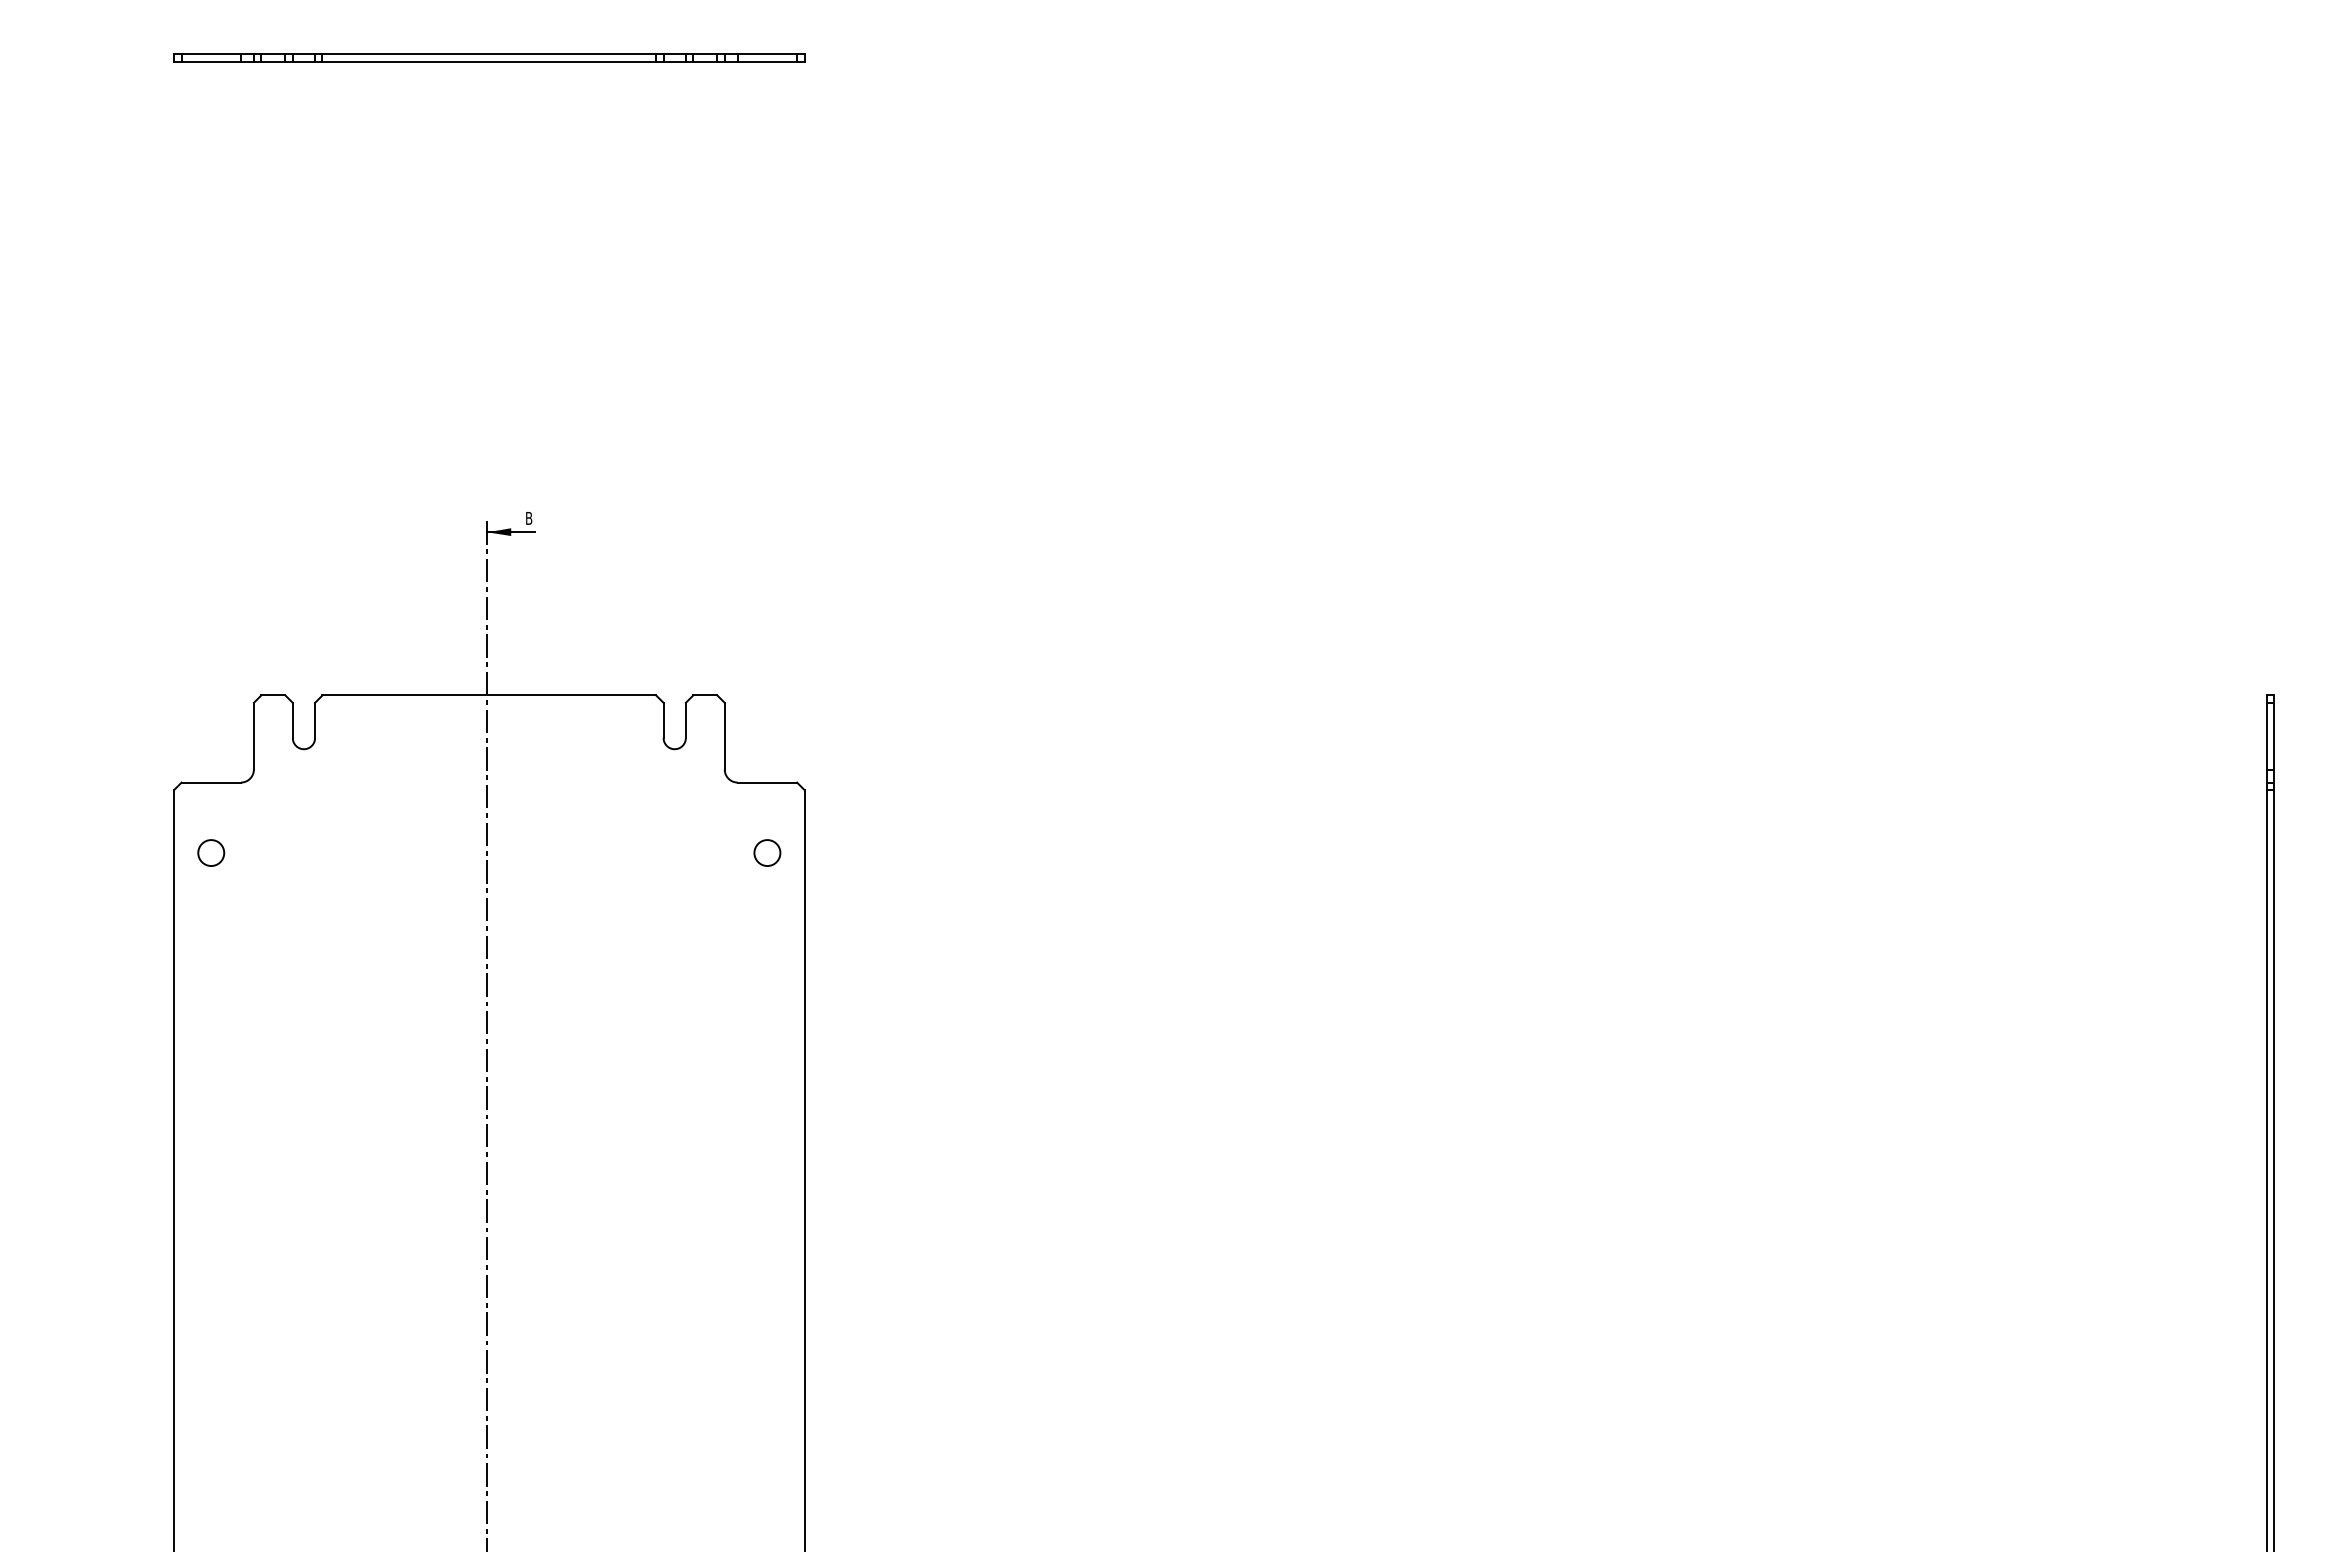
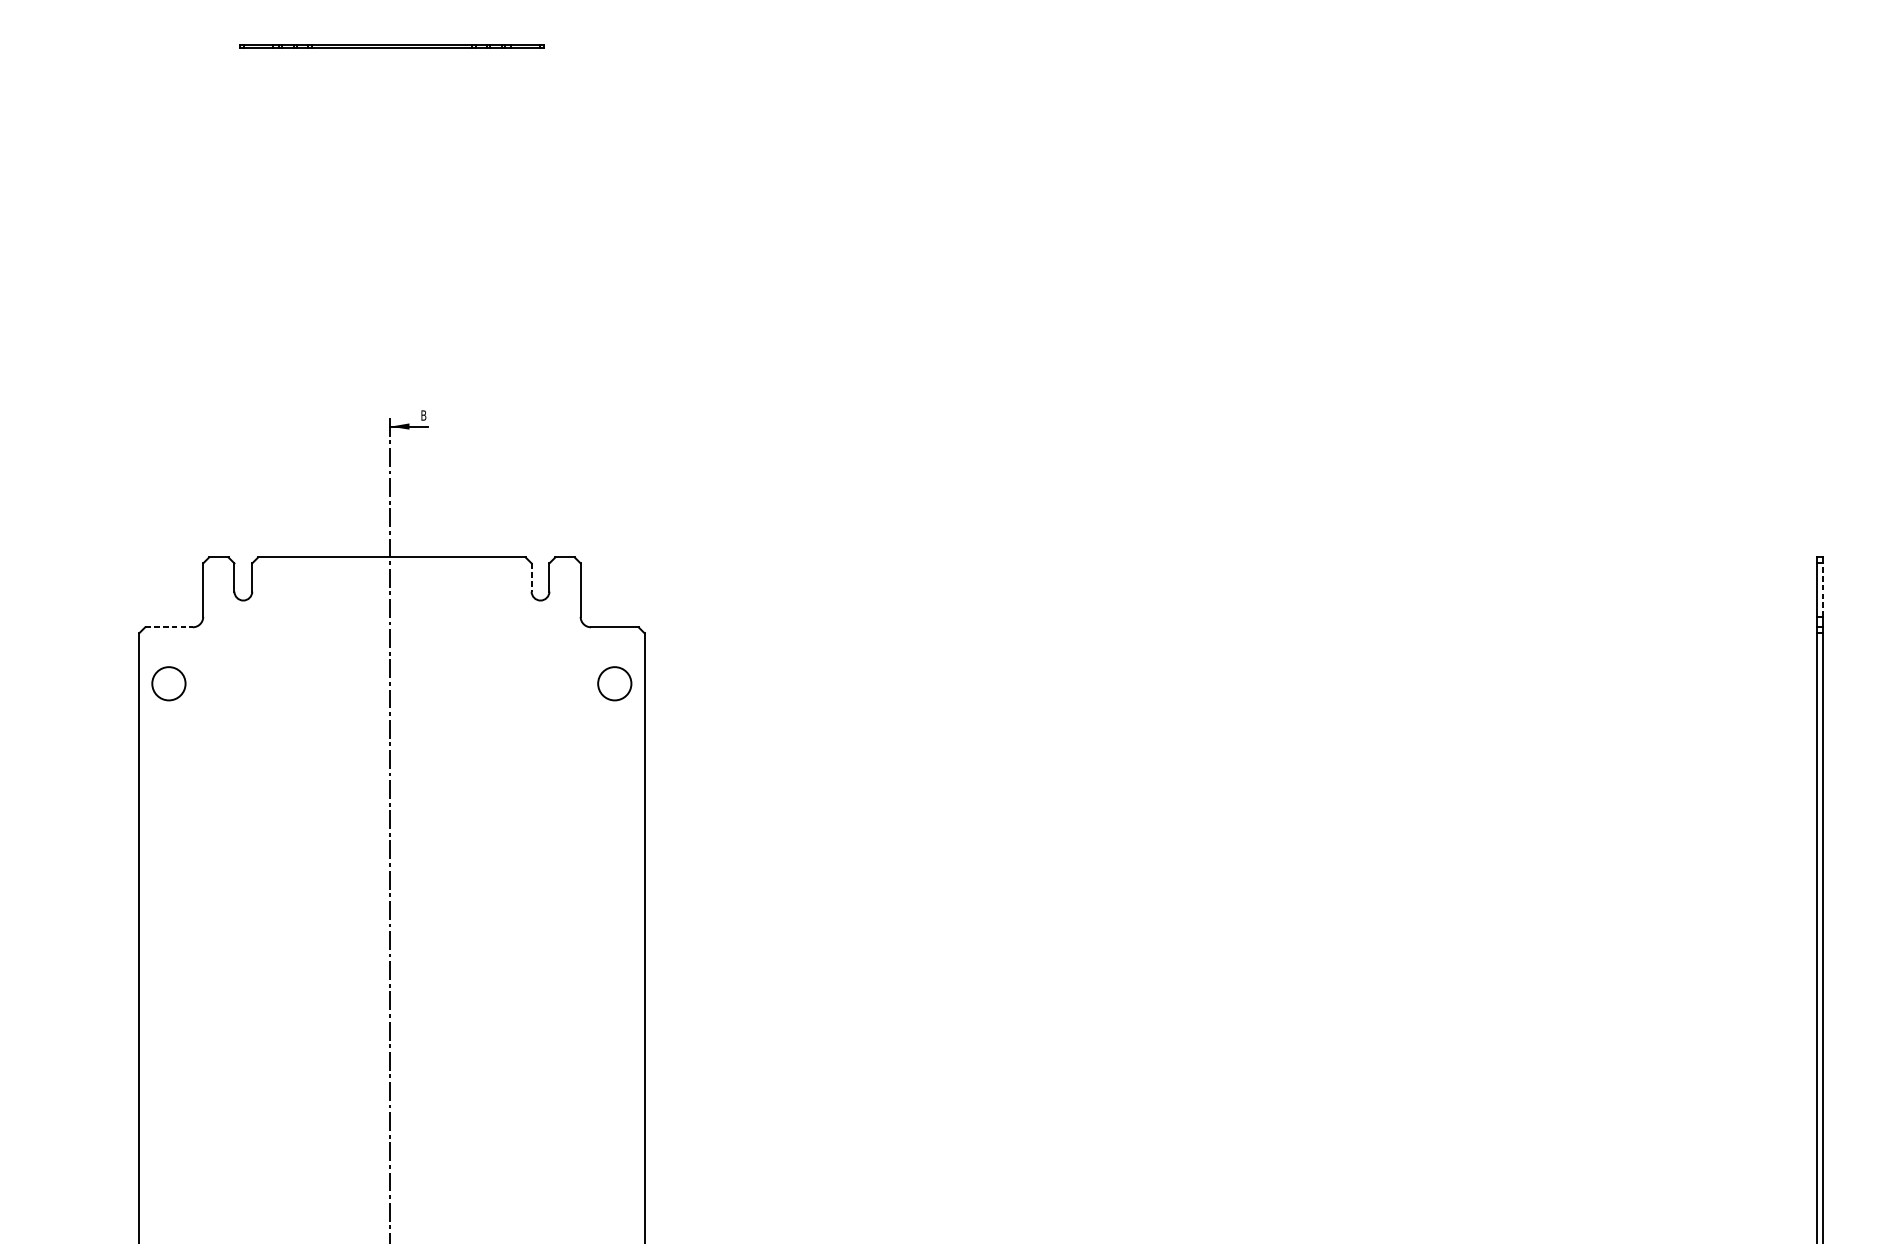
part: (489, 57) -> (392, 46), size x0.6
line: (663, 720) -> (531, 577), solid -> dashed
line: (2274, 735) -> (1822, 589), solid -> dashed
line: (211, 782) -> (169, 627), solid -> dashed
circle: (211, 852) -> (169, 683), size x1.6
circle: (767, 852) -> (614, 683), size x1.6

